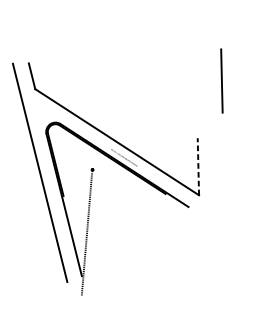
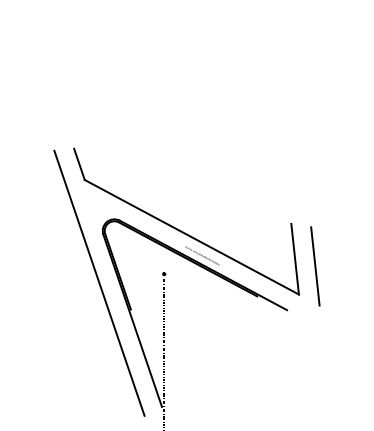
line: (222, 81) -> (315, 266), moved
line: (198, 166) -> (295, 259), dashed -> solid

